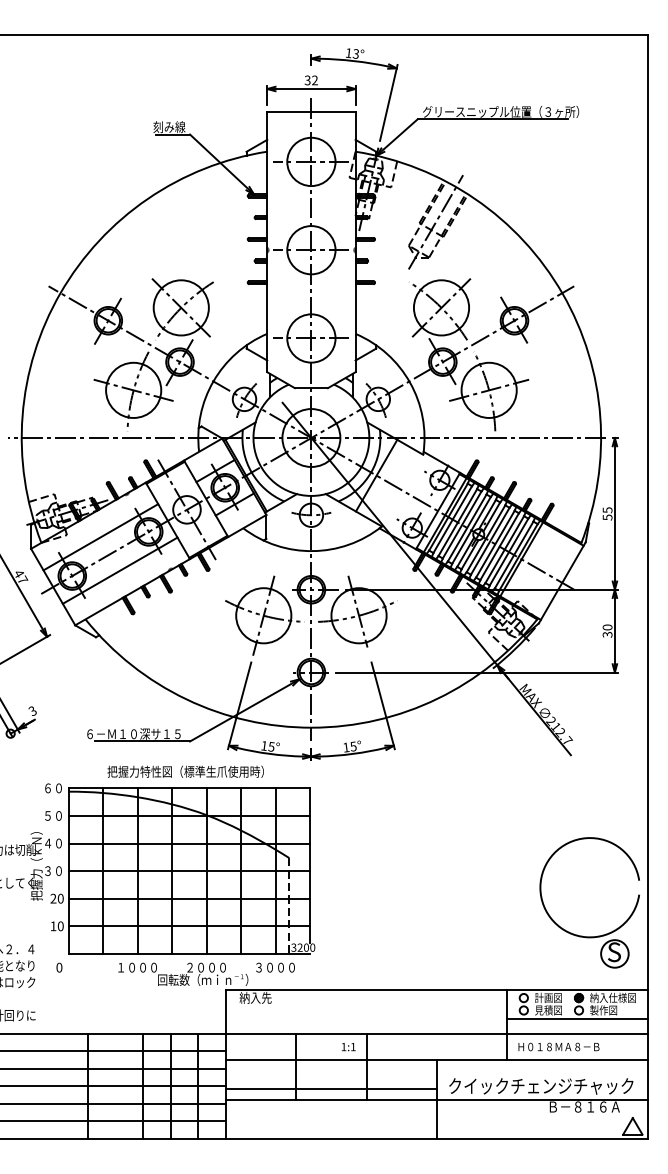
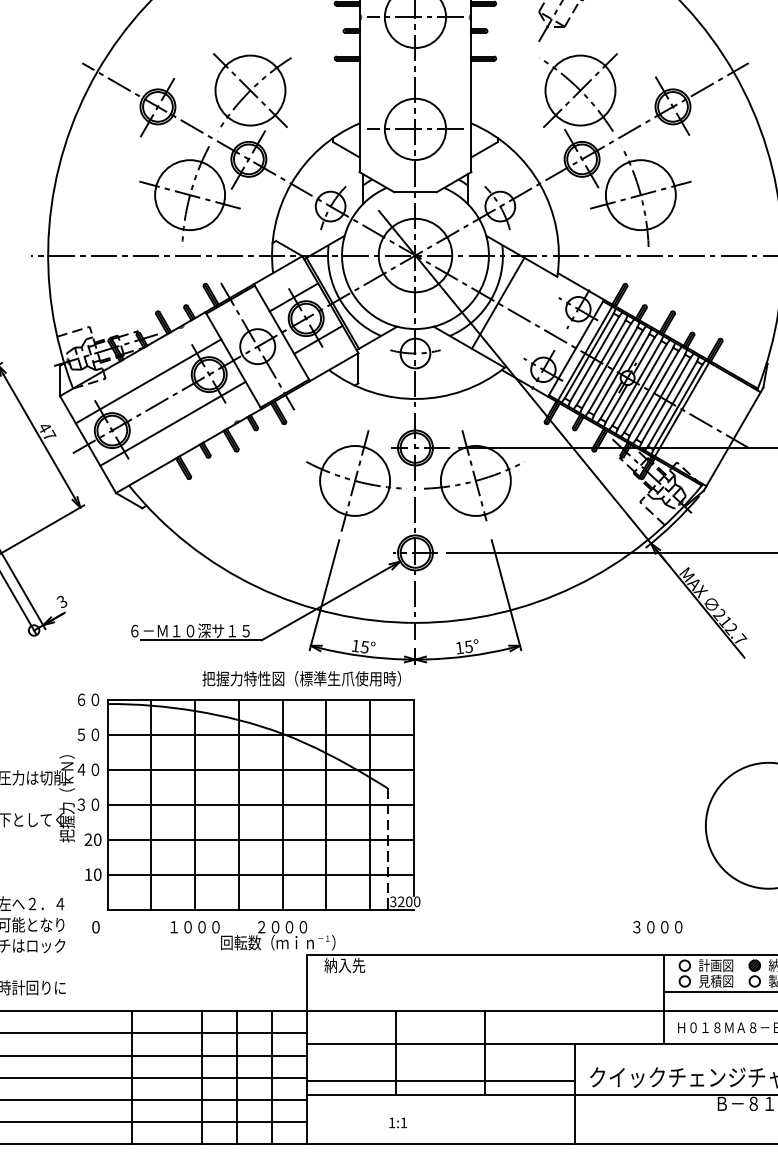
text: (185, 771) -> (301, 678), moved
text: (275, 967) -> (657, 926), moved
text: (348, 1047) -> (397, 1123), moved

